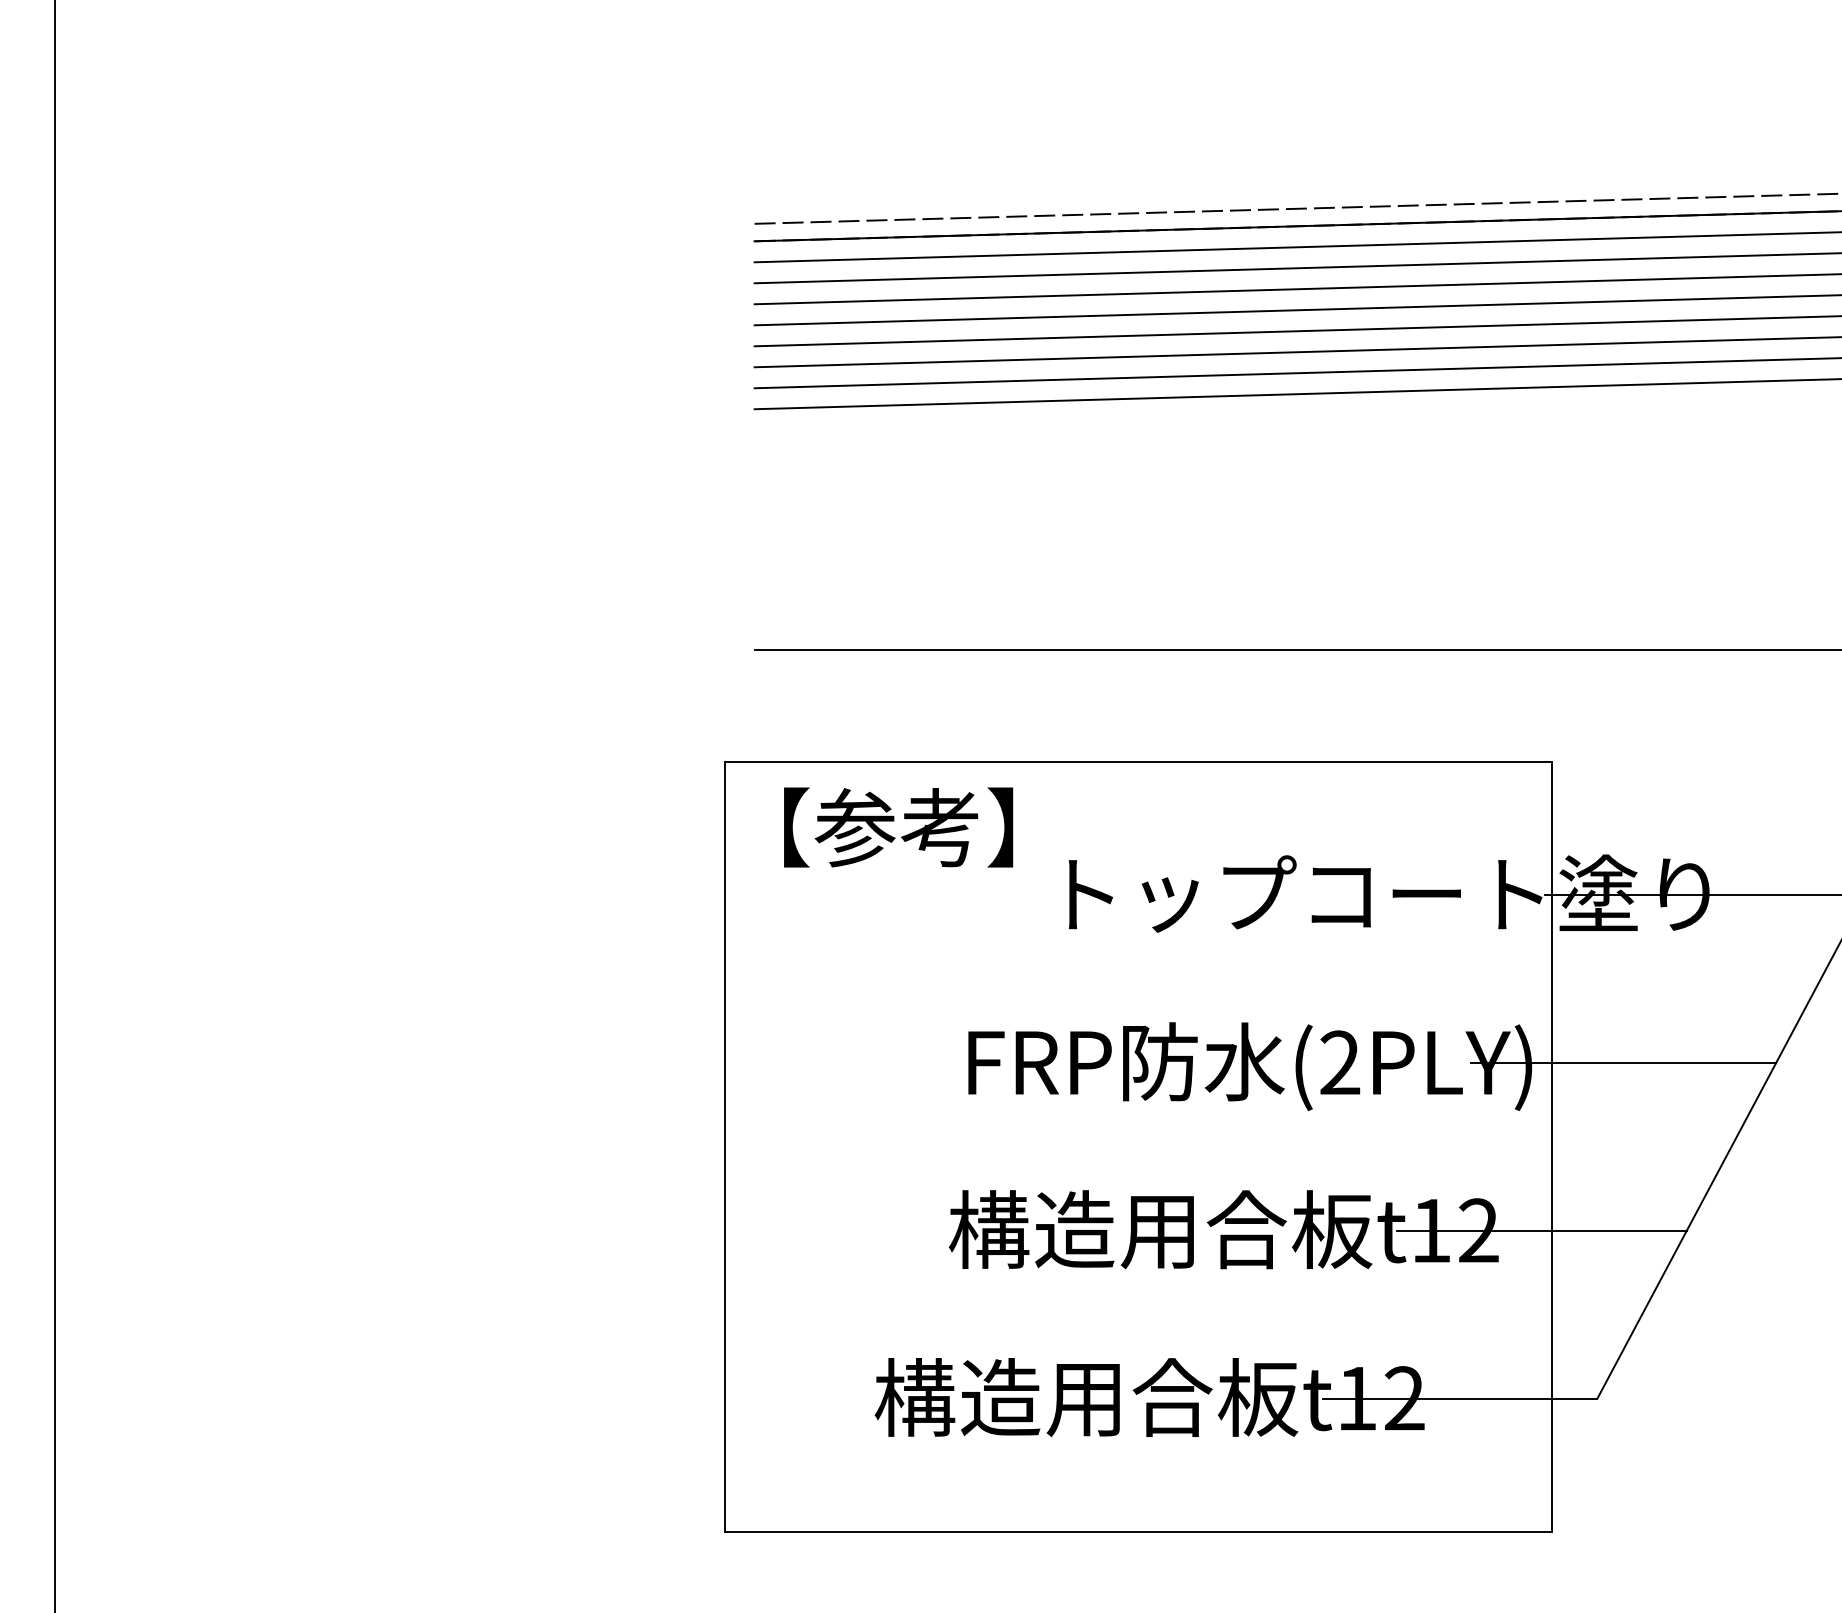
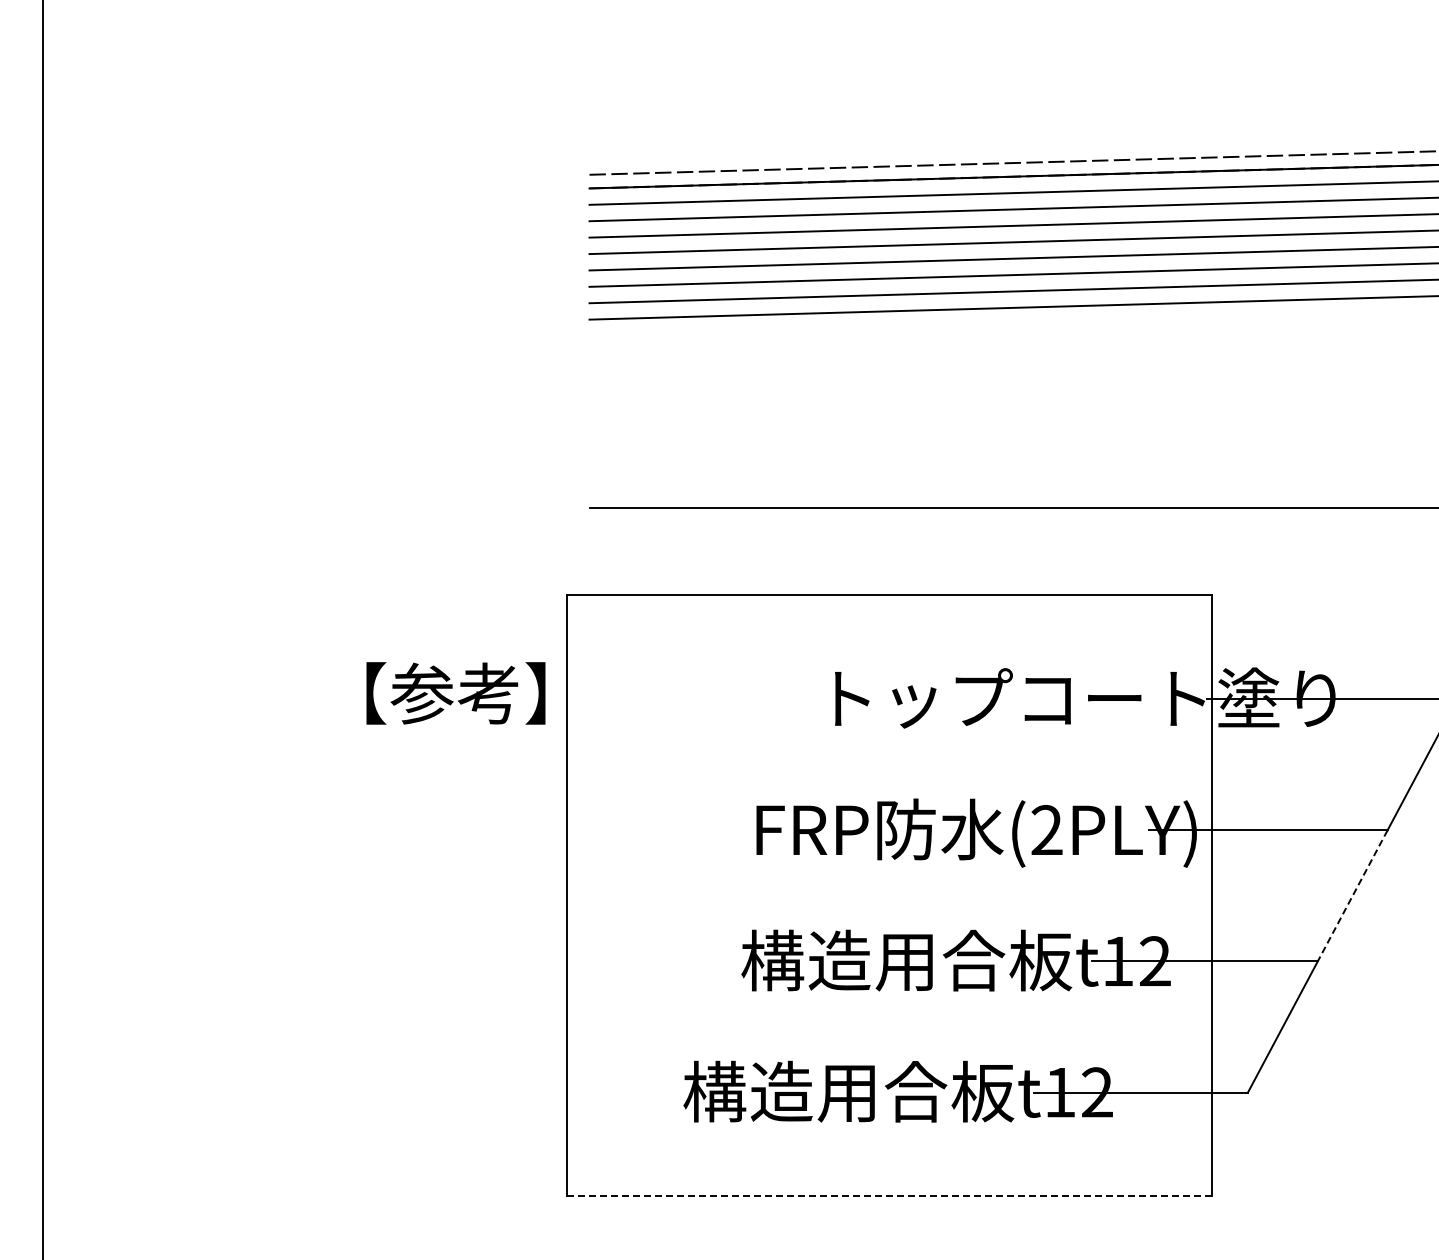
text: (897, 827) -> (455, 693), moved
line: (1731, 1147) -> (1352, 896), solid -> dashed
line: (1138, 1531) -> (889, 1196), solid -> dashed

